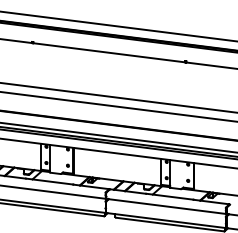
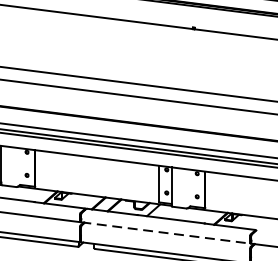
line: (166, 206) -> (166, 233), solid -> dashed

